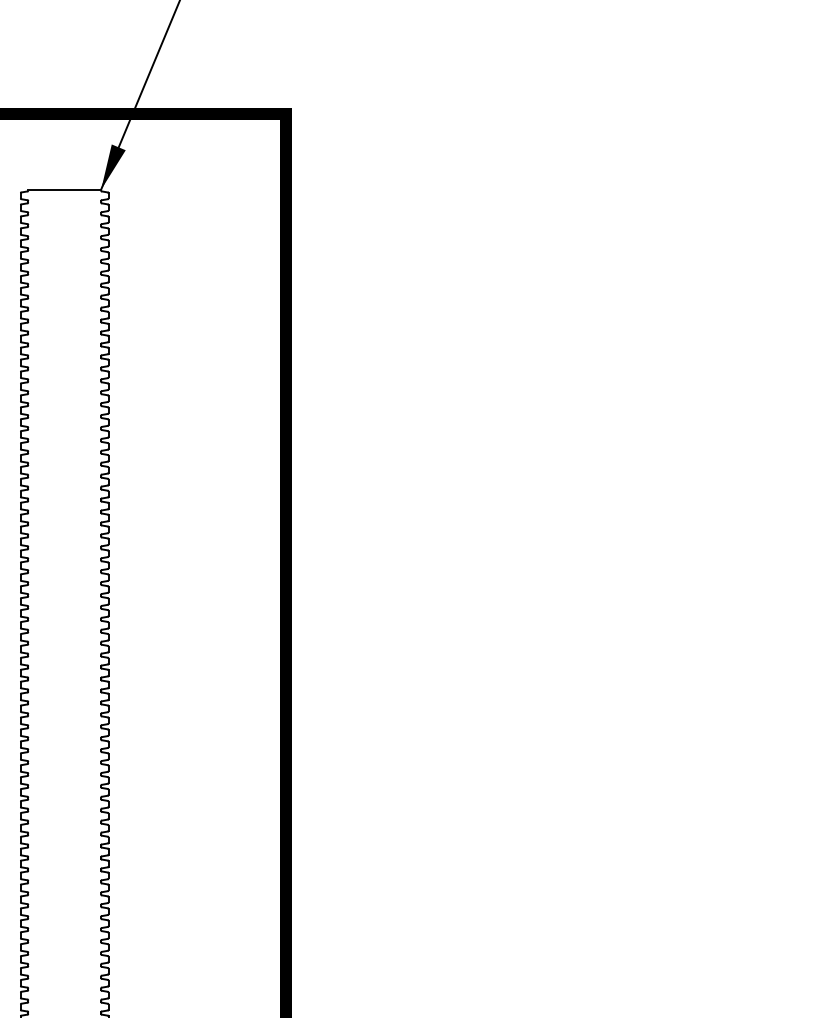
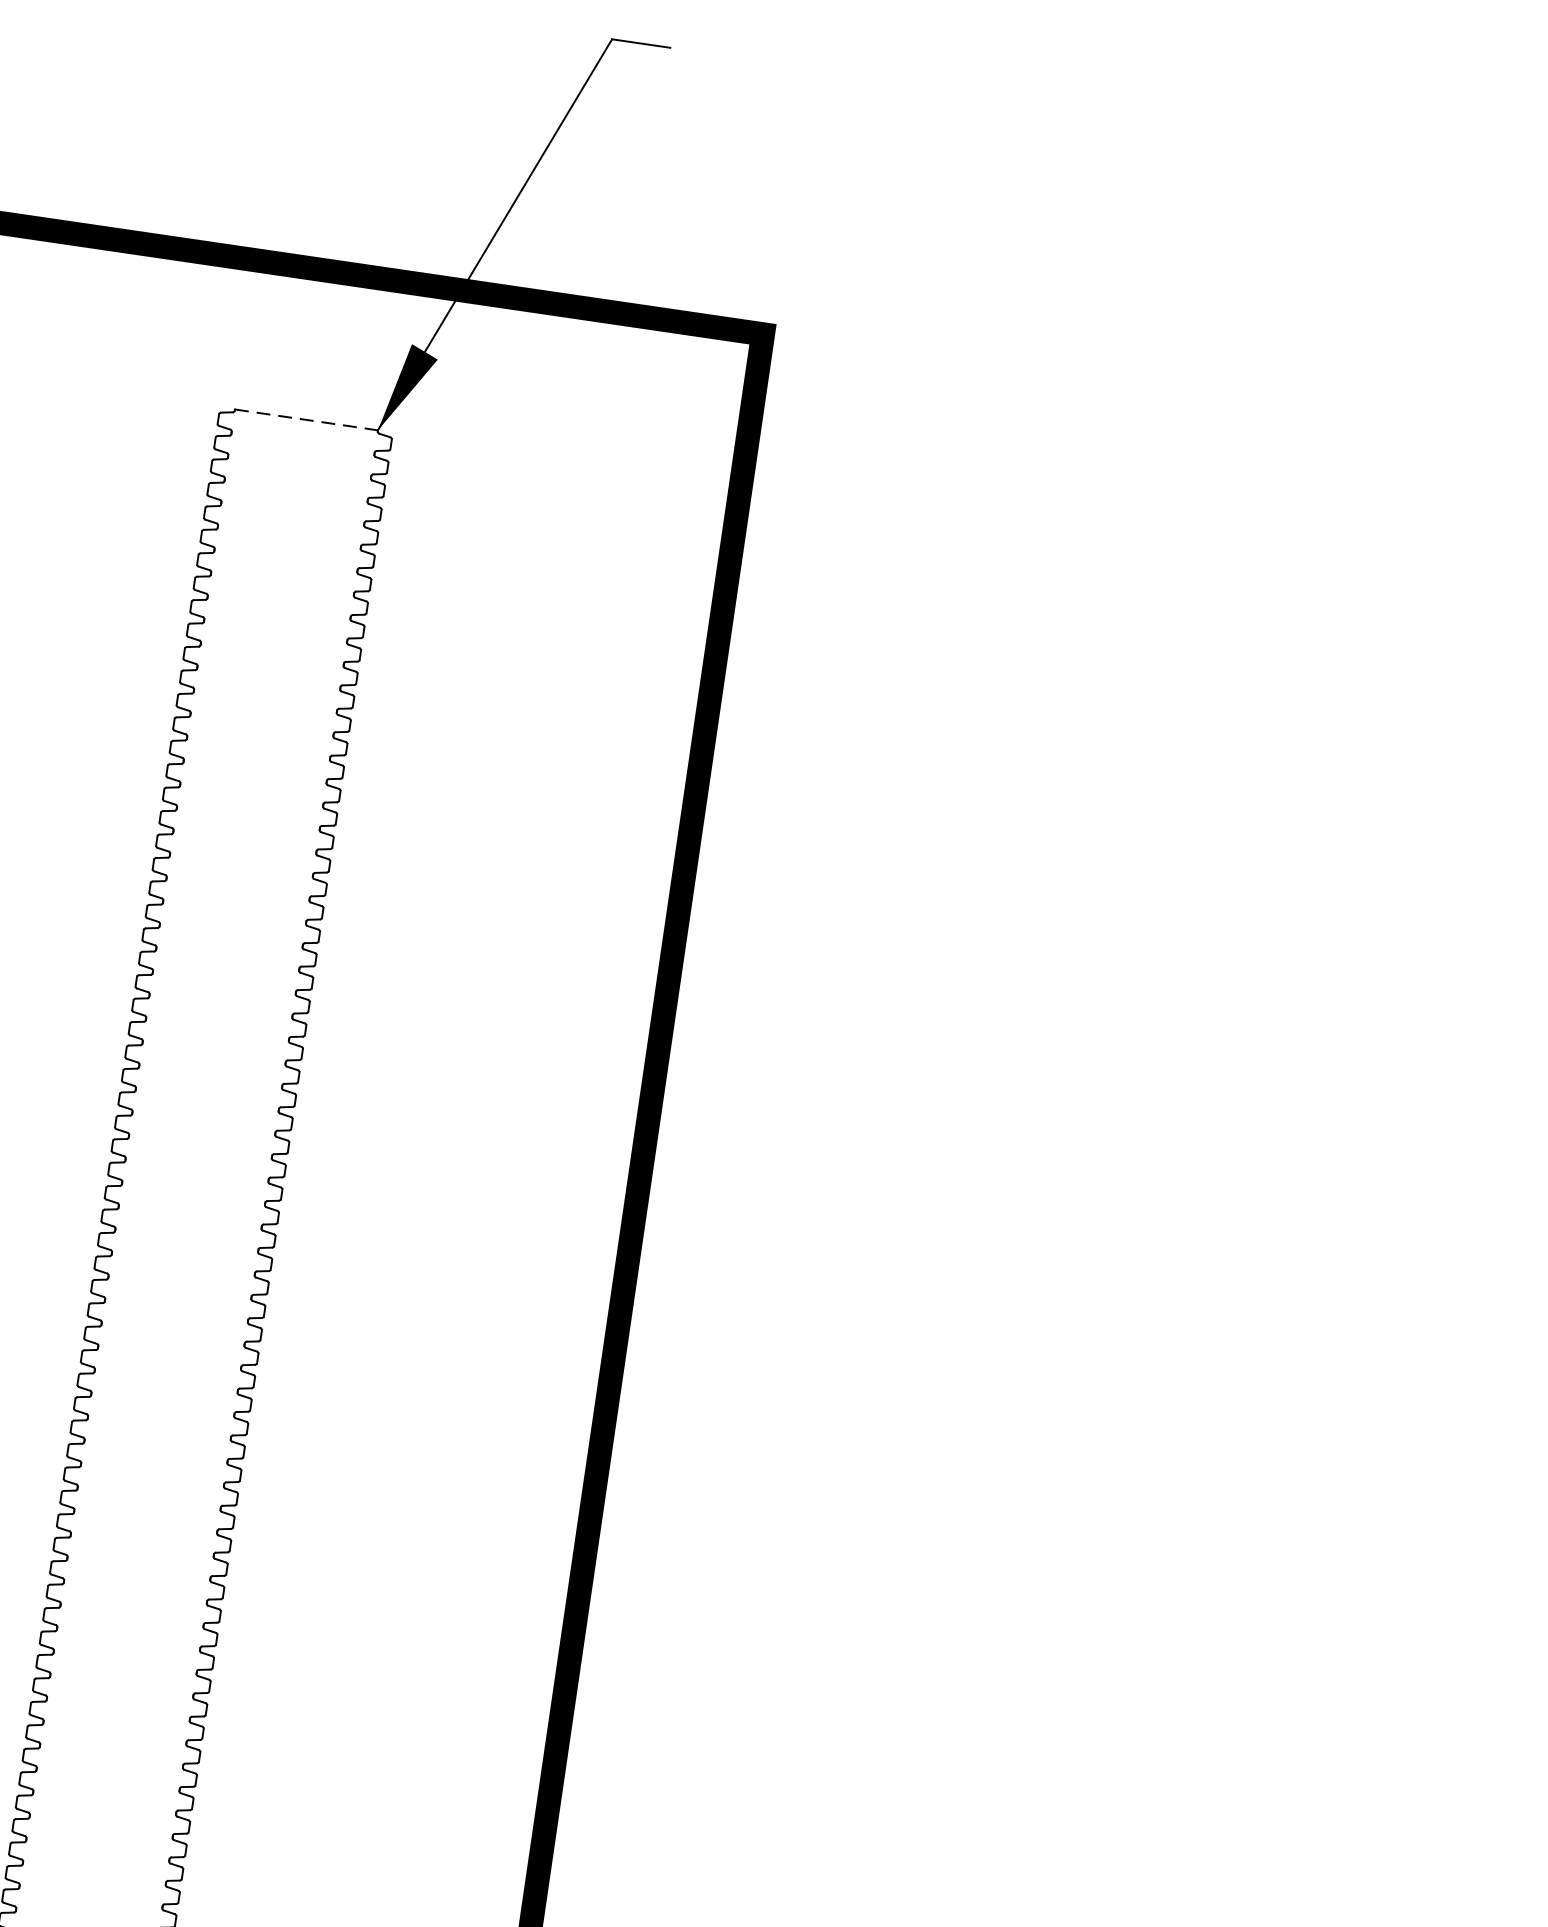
line: (65, 189) -> (308, 419), solid -> dashed

